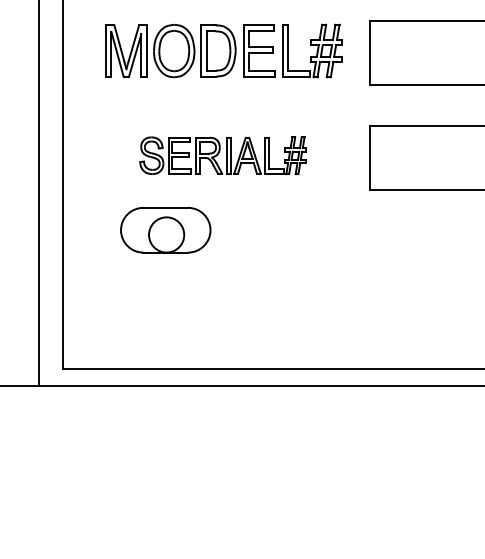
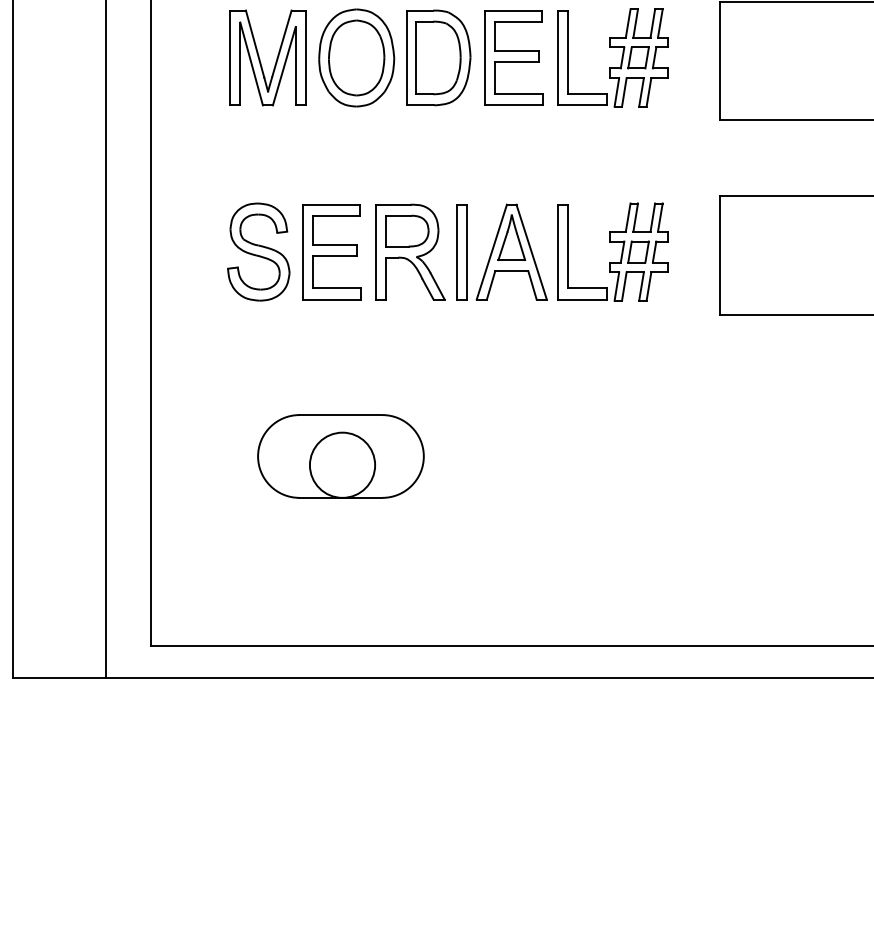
part: (222, 155) -> (446, 251), size x1.43
part: (165, 230) -> (340, 456), moved

